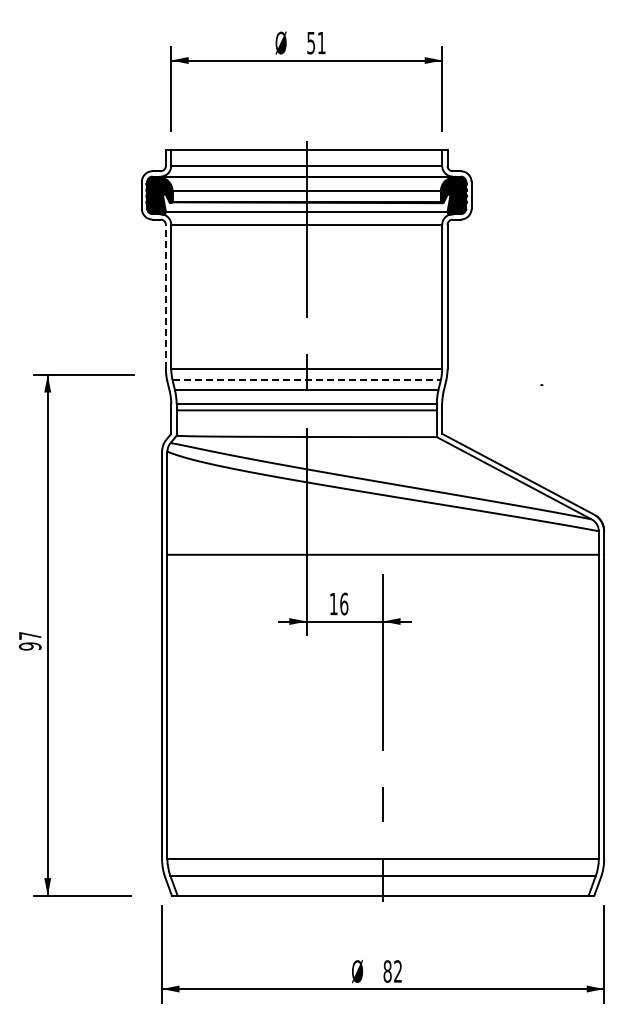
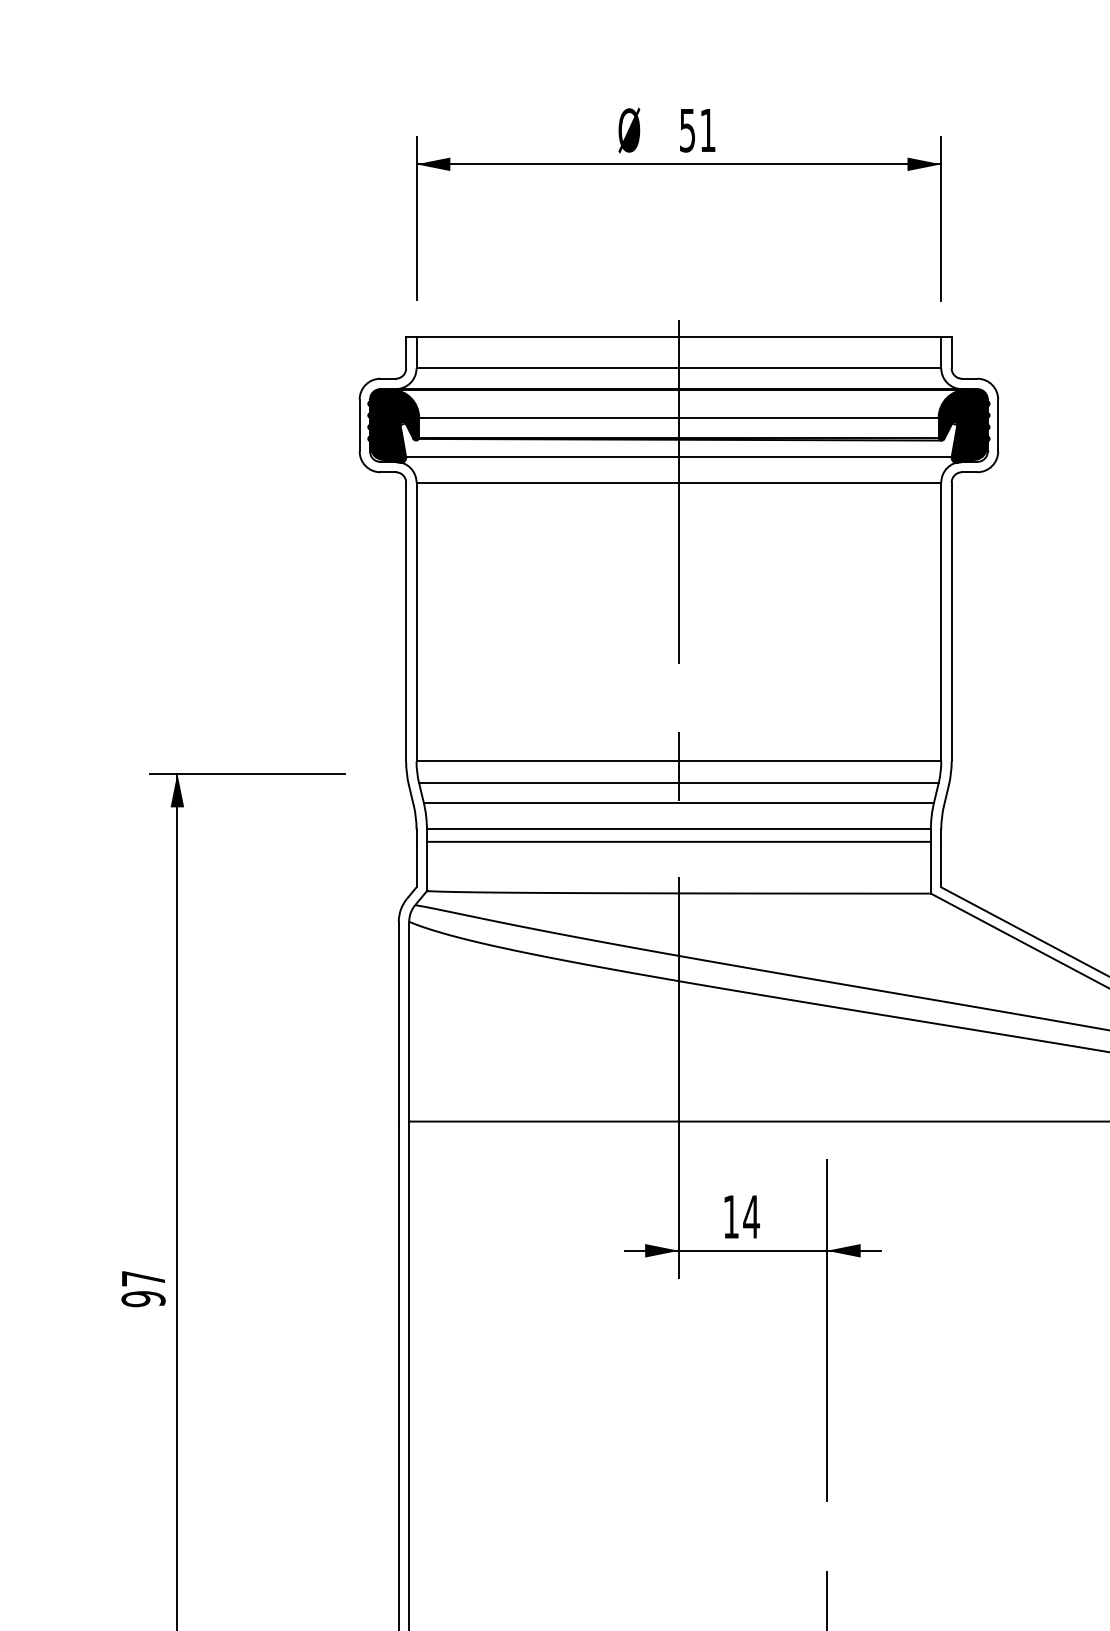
line: (165, 296) -> (405, 621), dashed -> solid
line: (307, 380) -> (680, 783), dashed -> solid
text: (343, 603) -> (750, 1215), 16 -> 14

